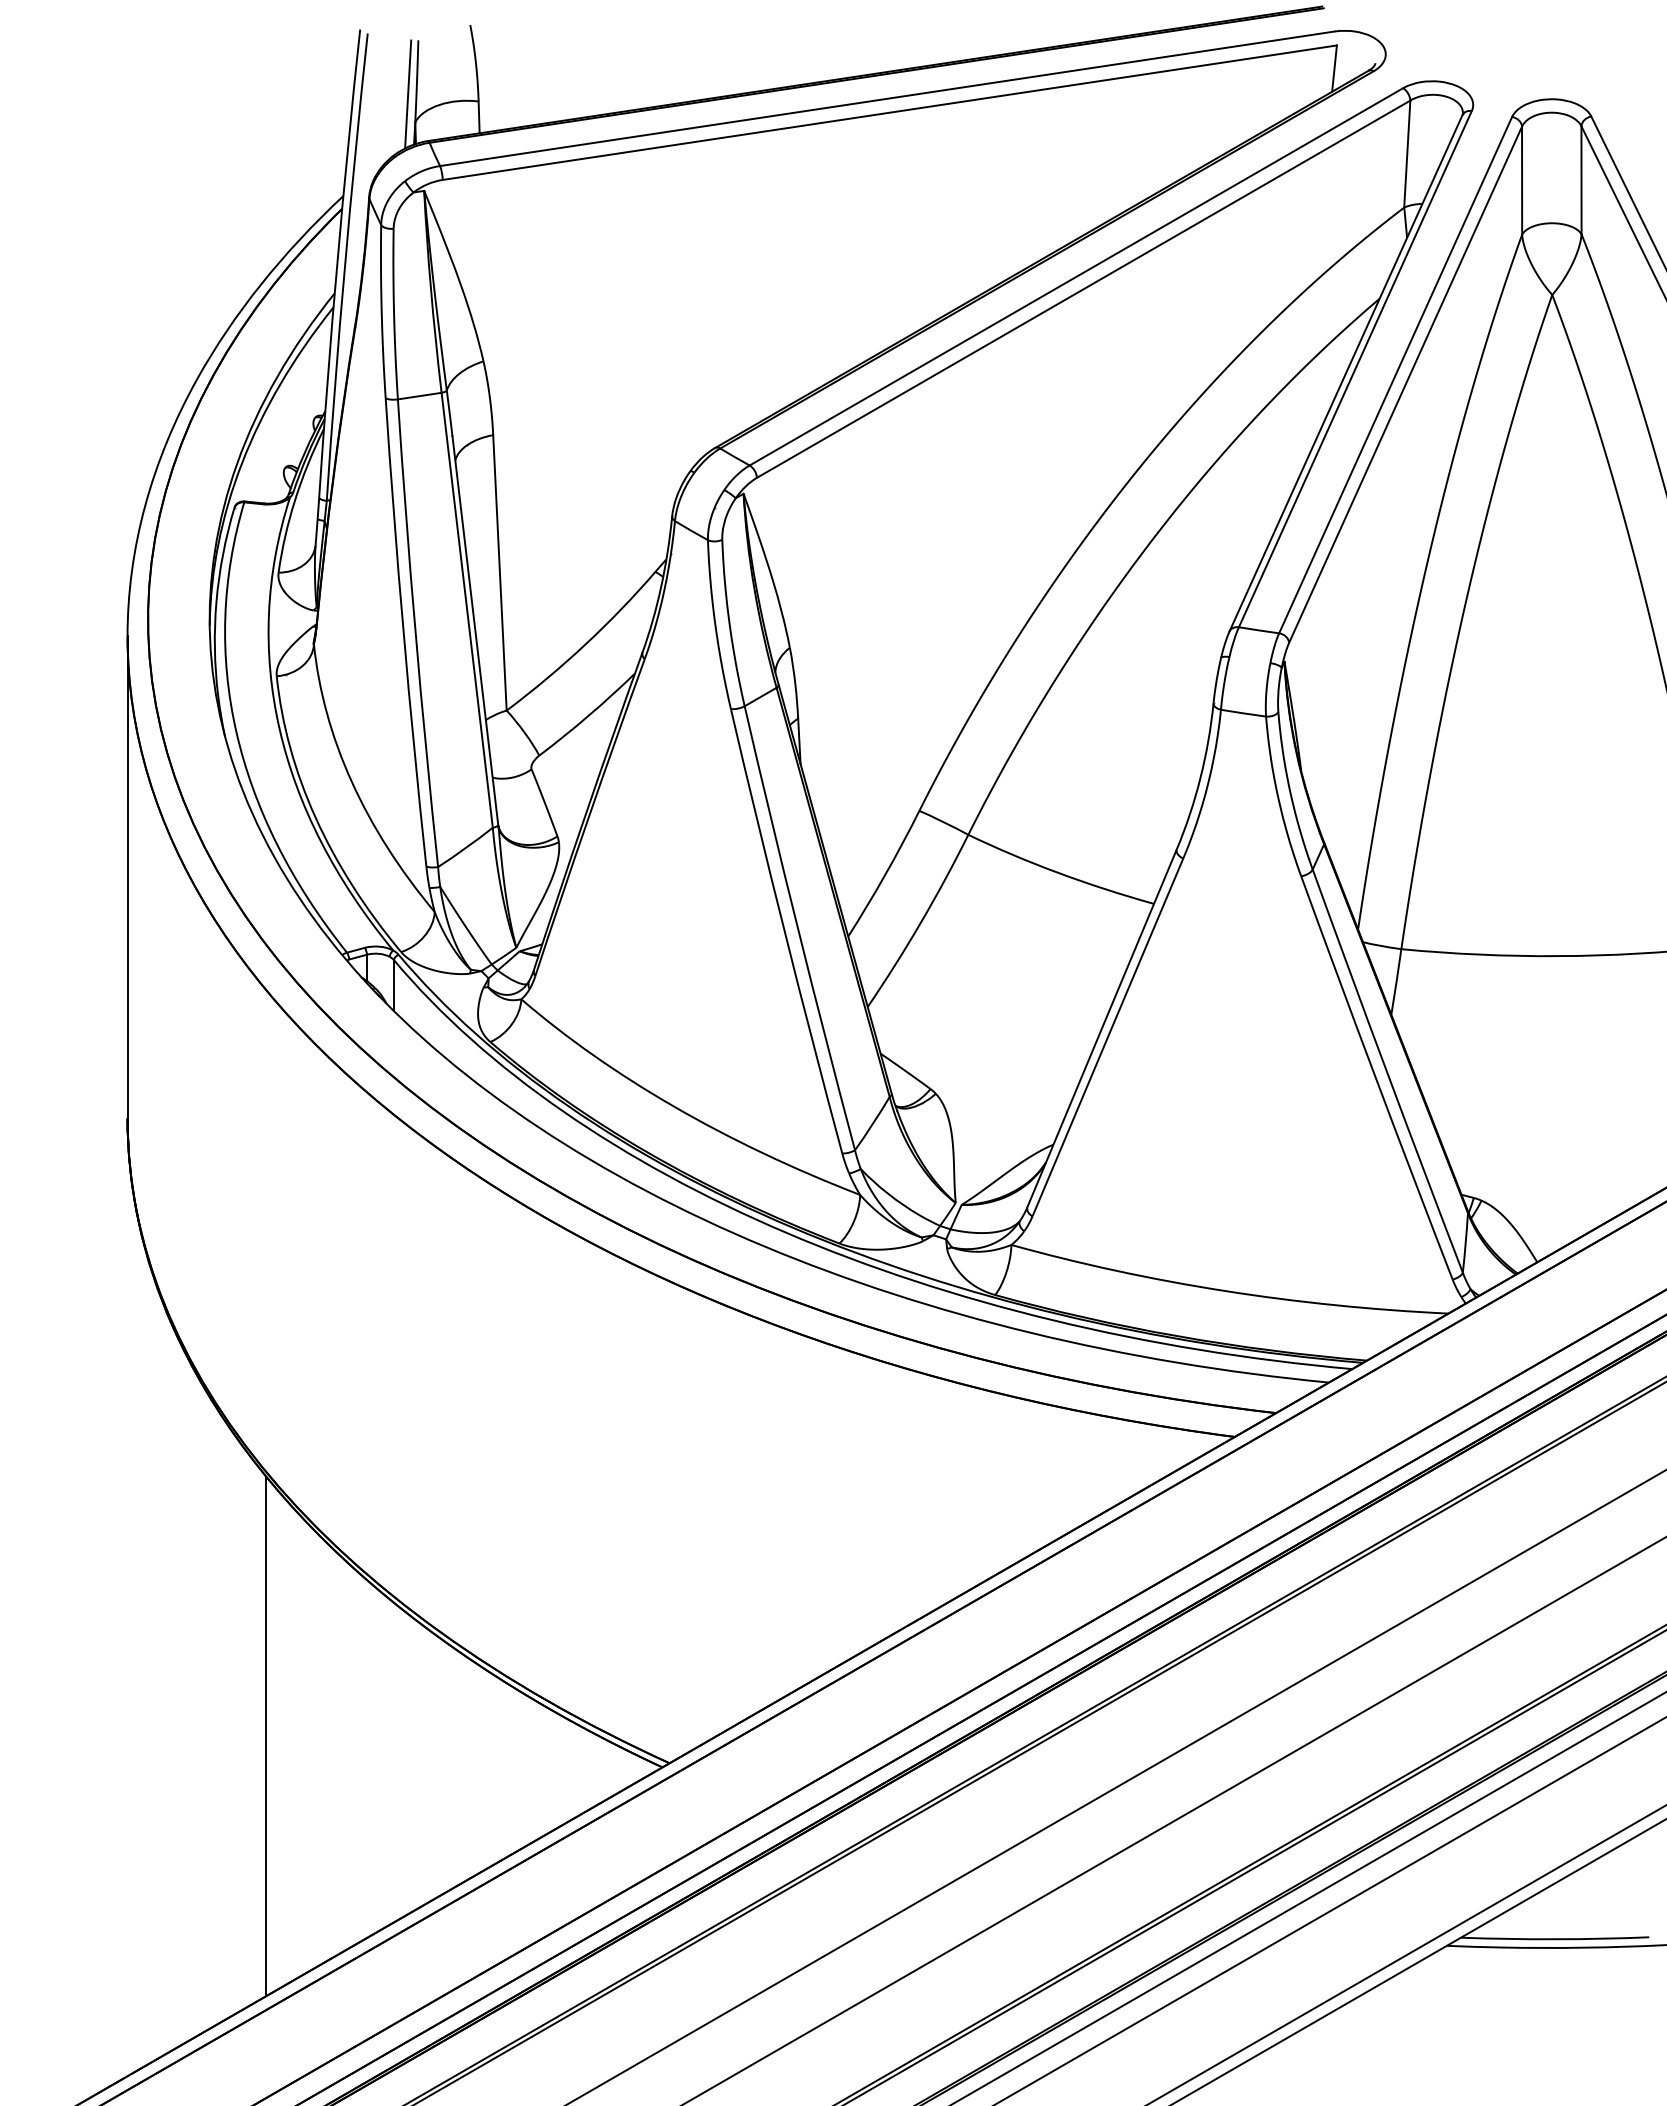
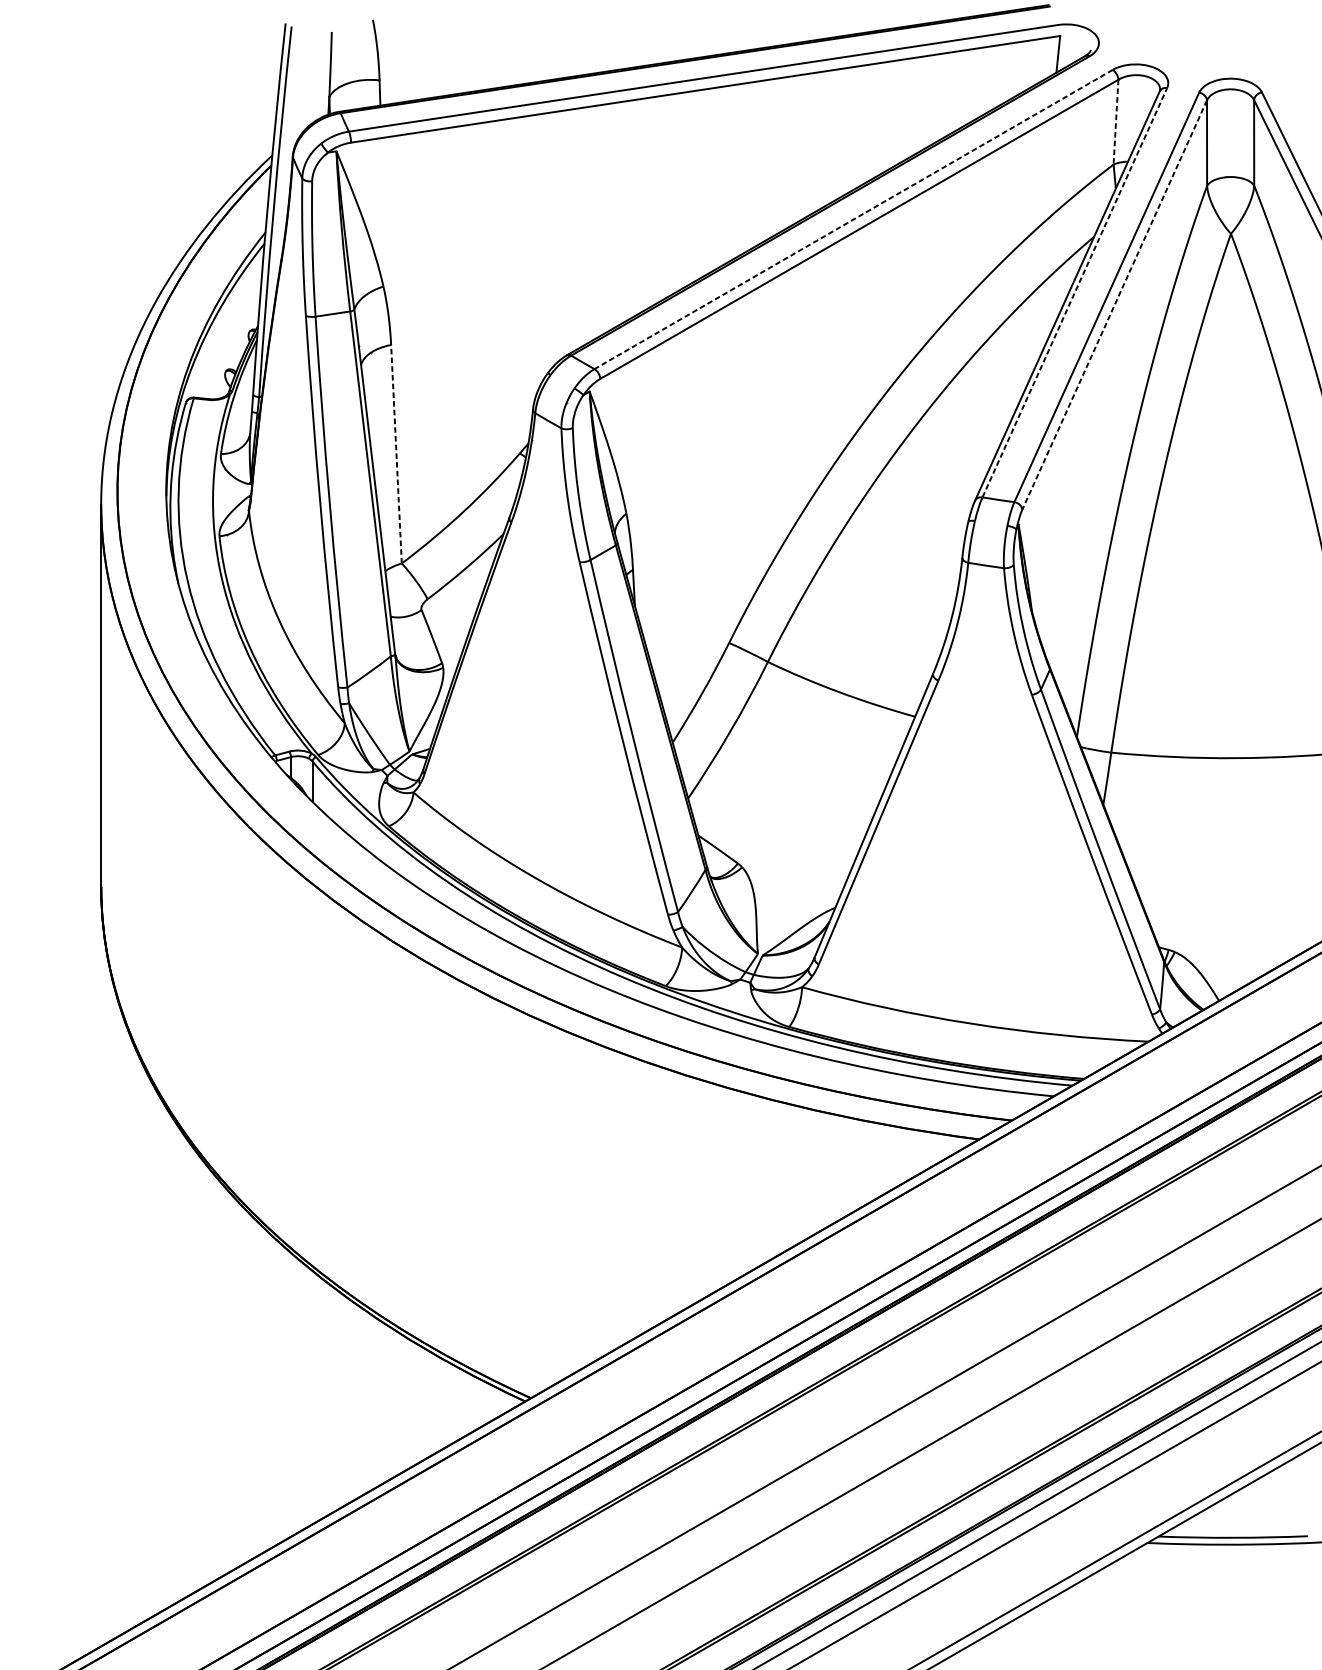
line: (408, 94) -> (323, 74), removed
line: (1407, 154) -> (1116, 122), solid -> dashed
line: (1075, 277) -> (852, 220), solid -> dashed
line: (1355, 368) -> (1074, 292), solid -> dashed
line: (1405, 385) -> (1114, 305), solid -> dashed
line: (499, 572) -> (396, 453), solid -> dashed
line: (266, 1736) -> (211, 1377), removed

